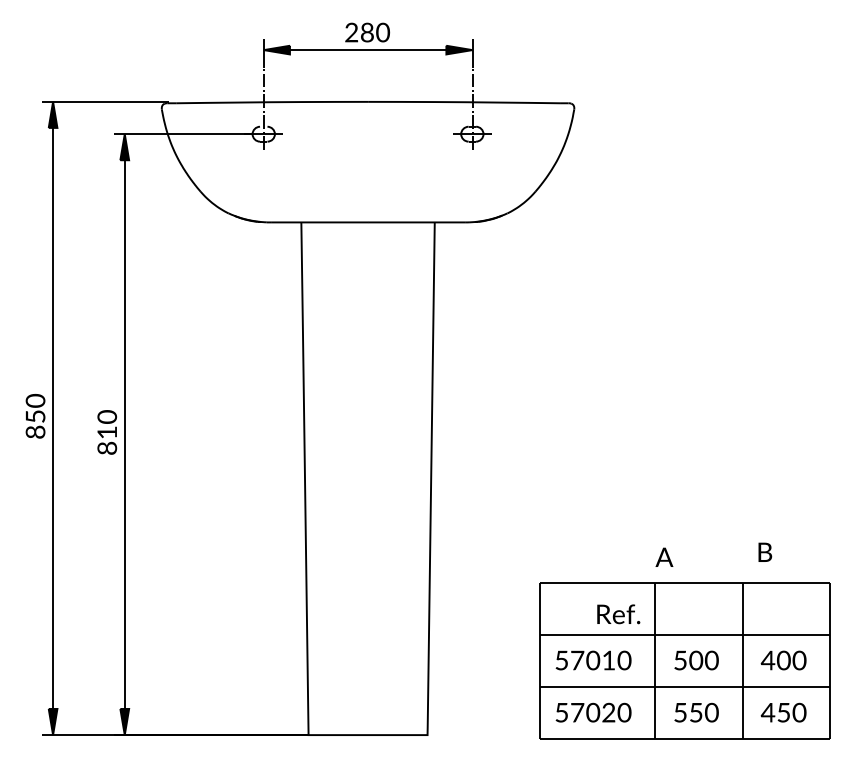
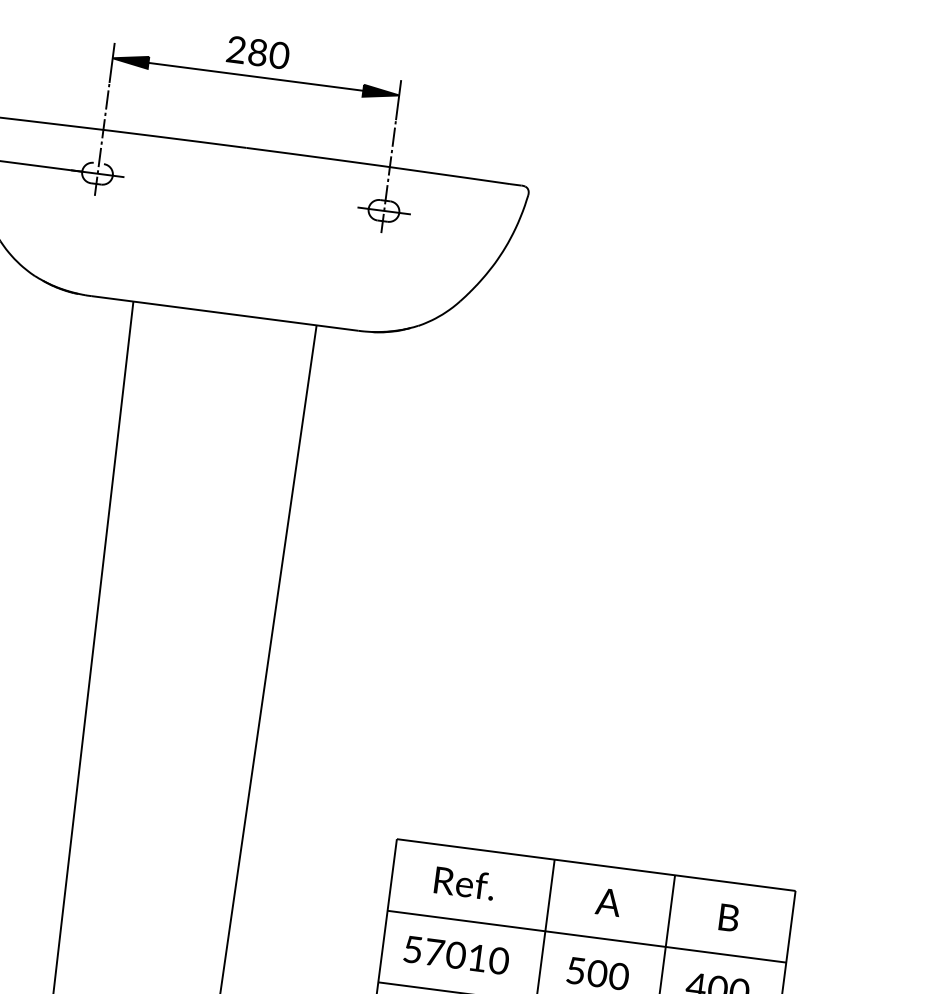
text: (765, 551) -> (729, 916), moved
text: (664, 556) -> (608, 901), moved
text: (618, 614) -> (464, 883), moved

